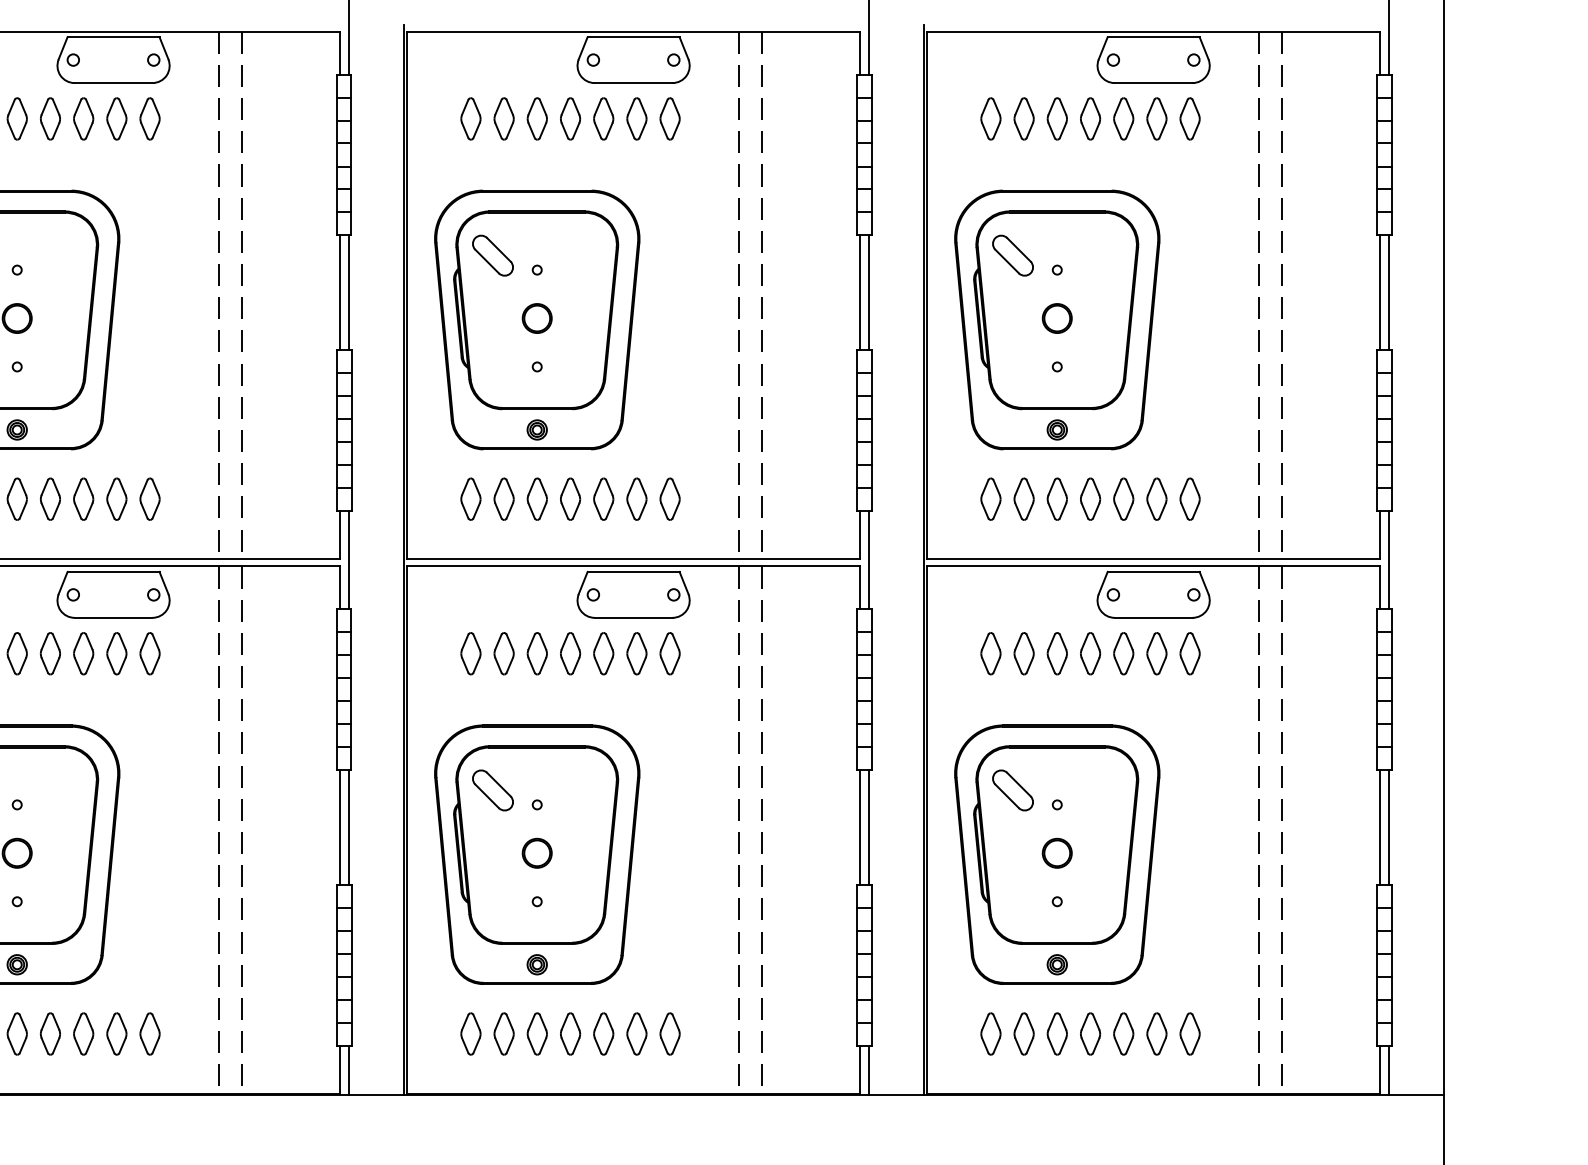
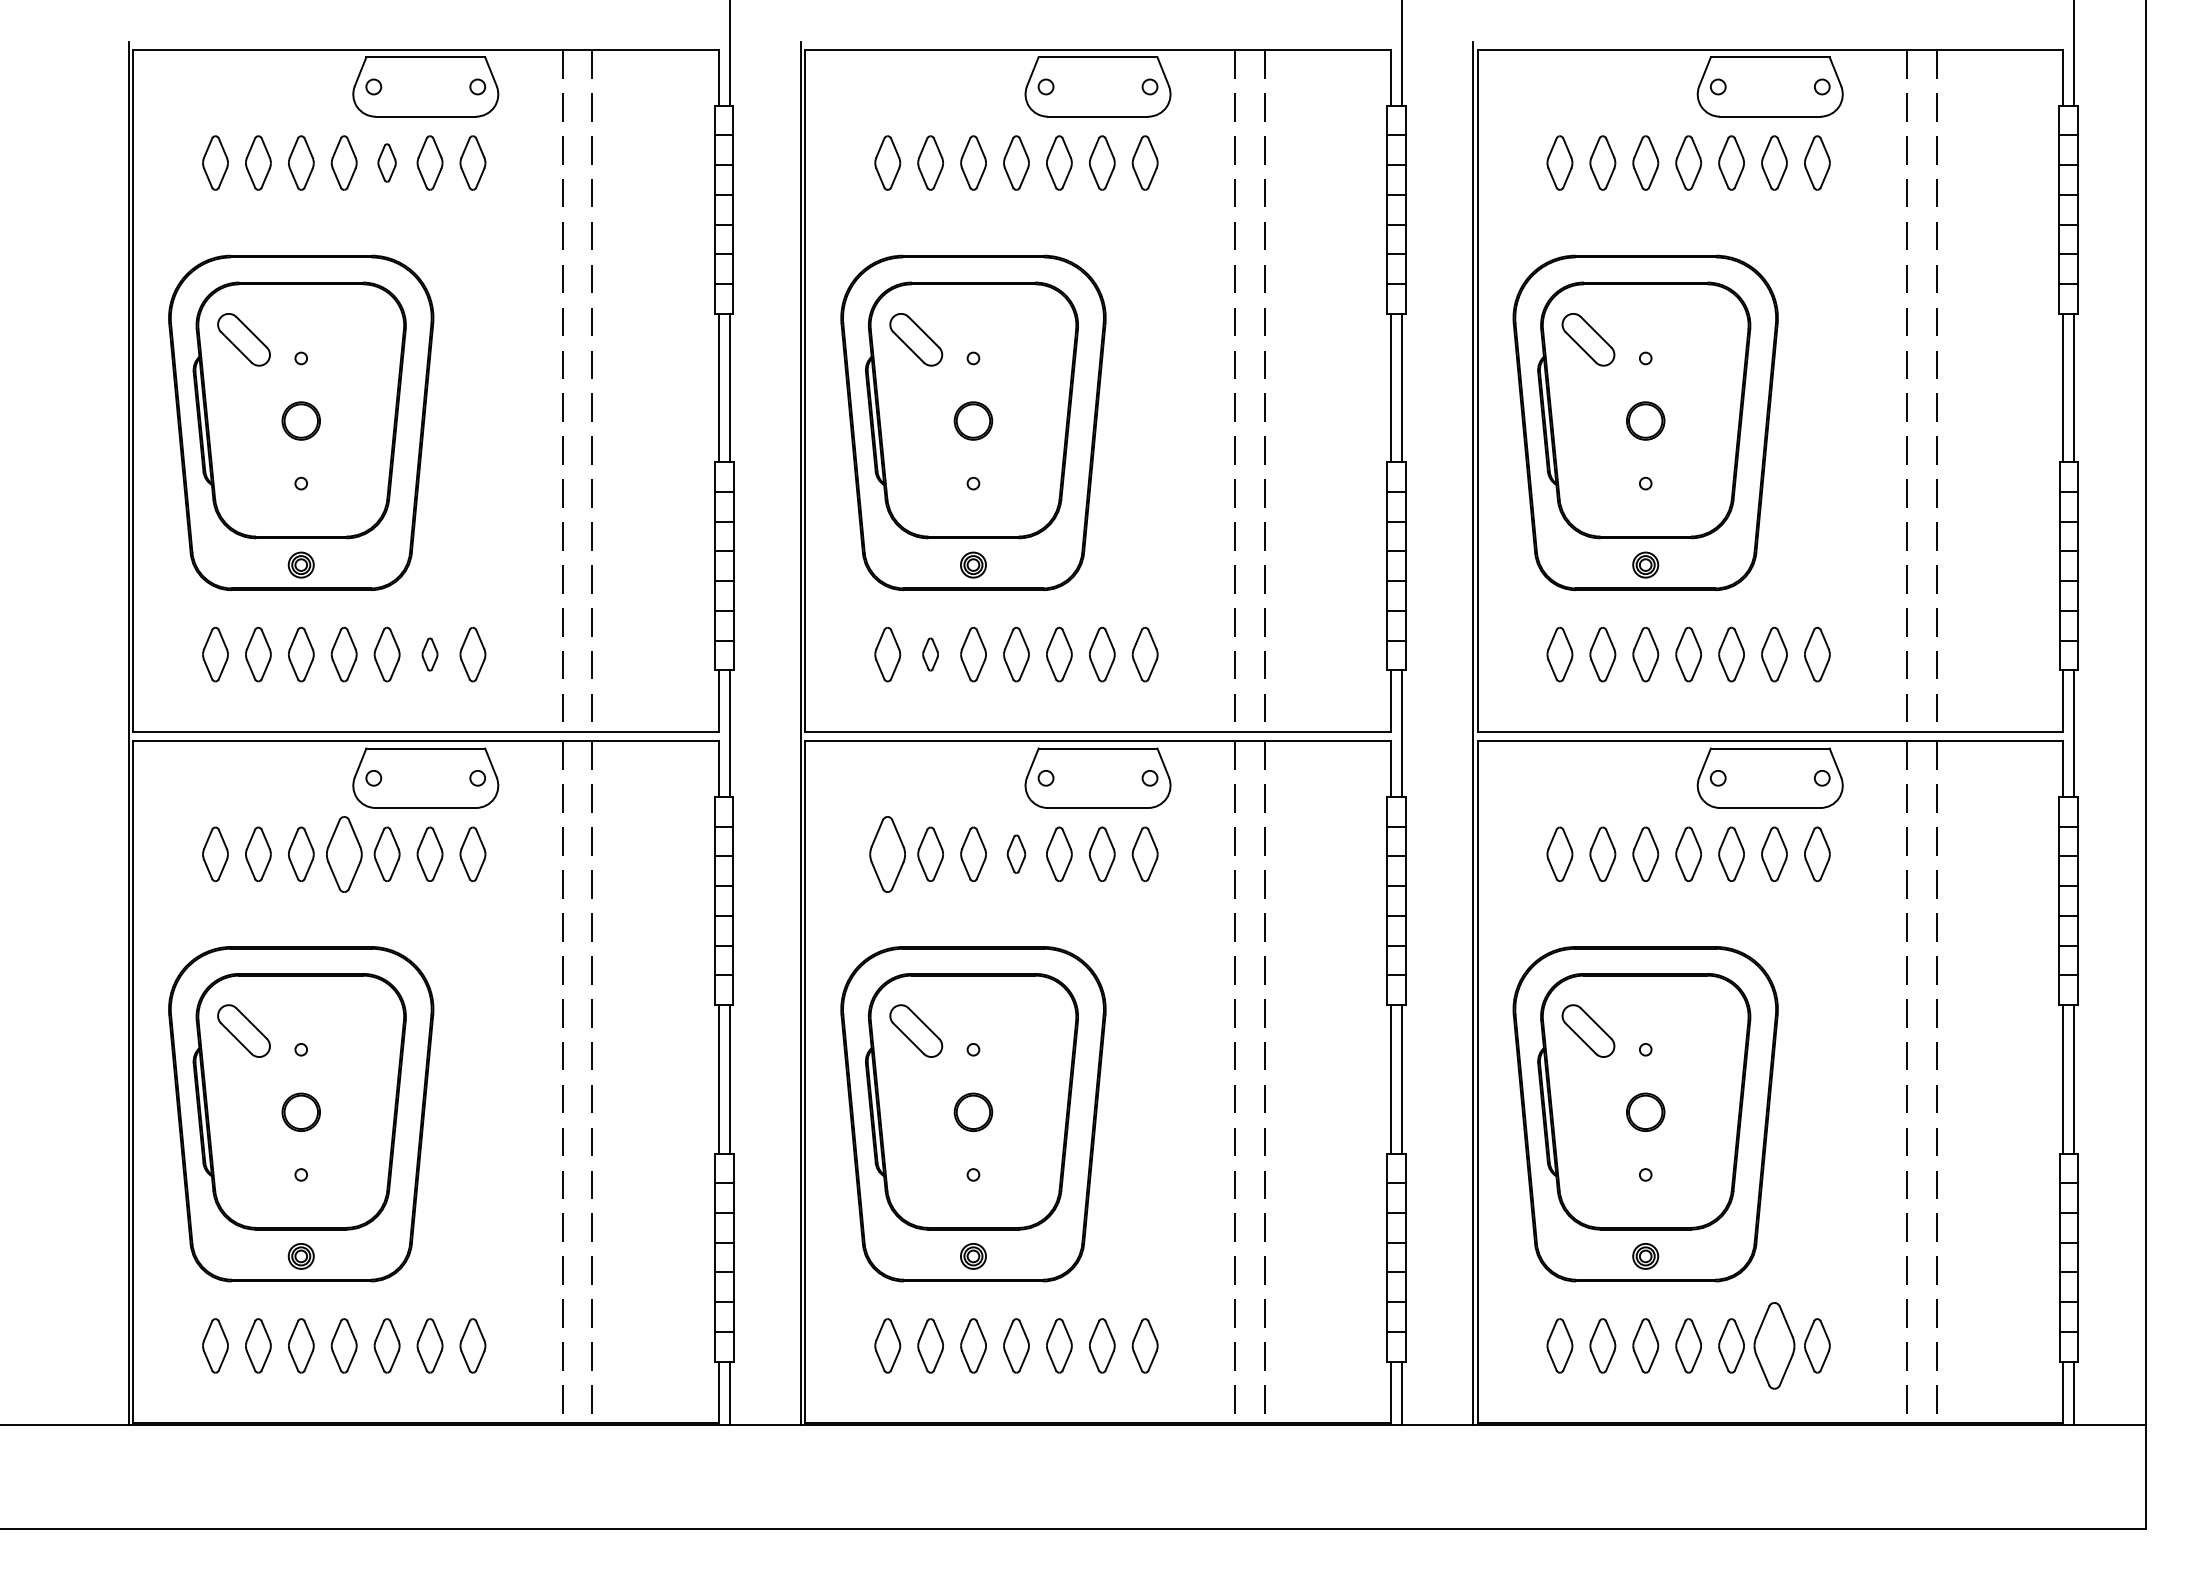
part: (83, 118) -> (386, 162), size x0.7
part: (116, 499) -> (429, 654), size x0.6
part: (504, 499) -> (930, 654), size x0.6
part: (49, 653) -> (343, 853), size x1.4
part: (470, 653) -> (887, 853), size x1.4
part: (570, 653) -> (1016, 853), size x0.7
part: (1156, 1033) -> (1774, 1345), size x1.6

